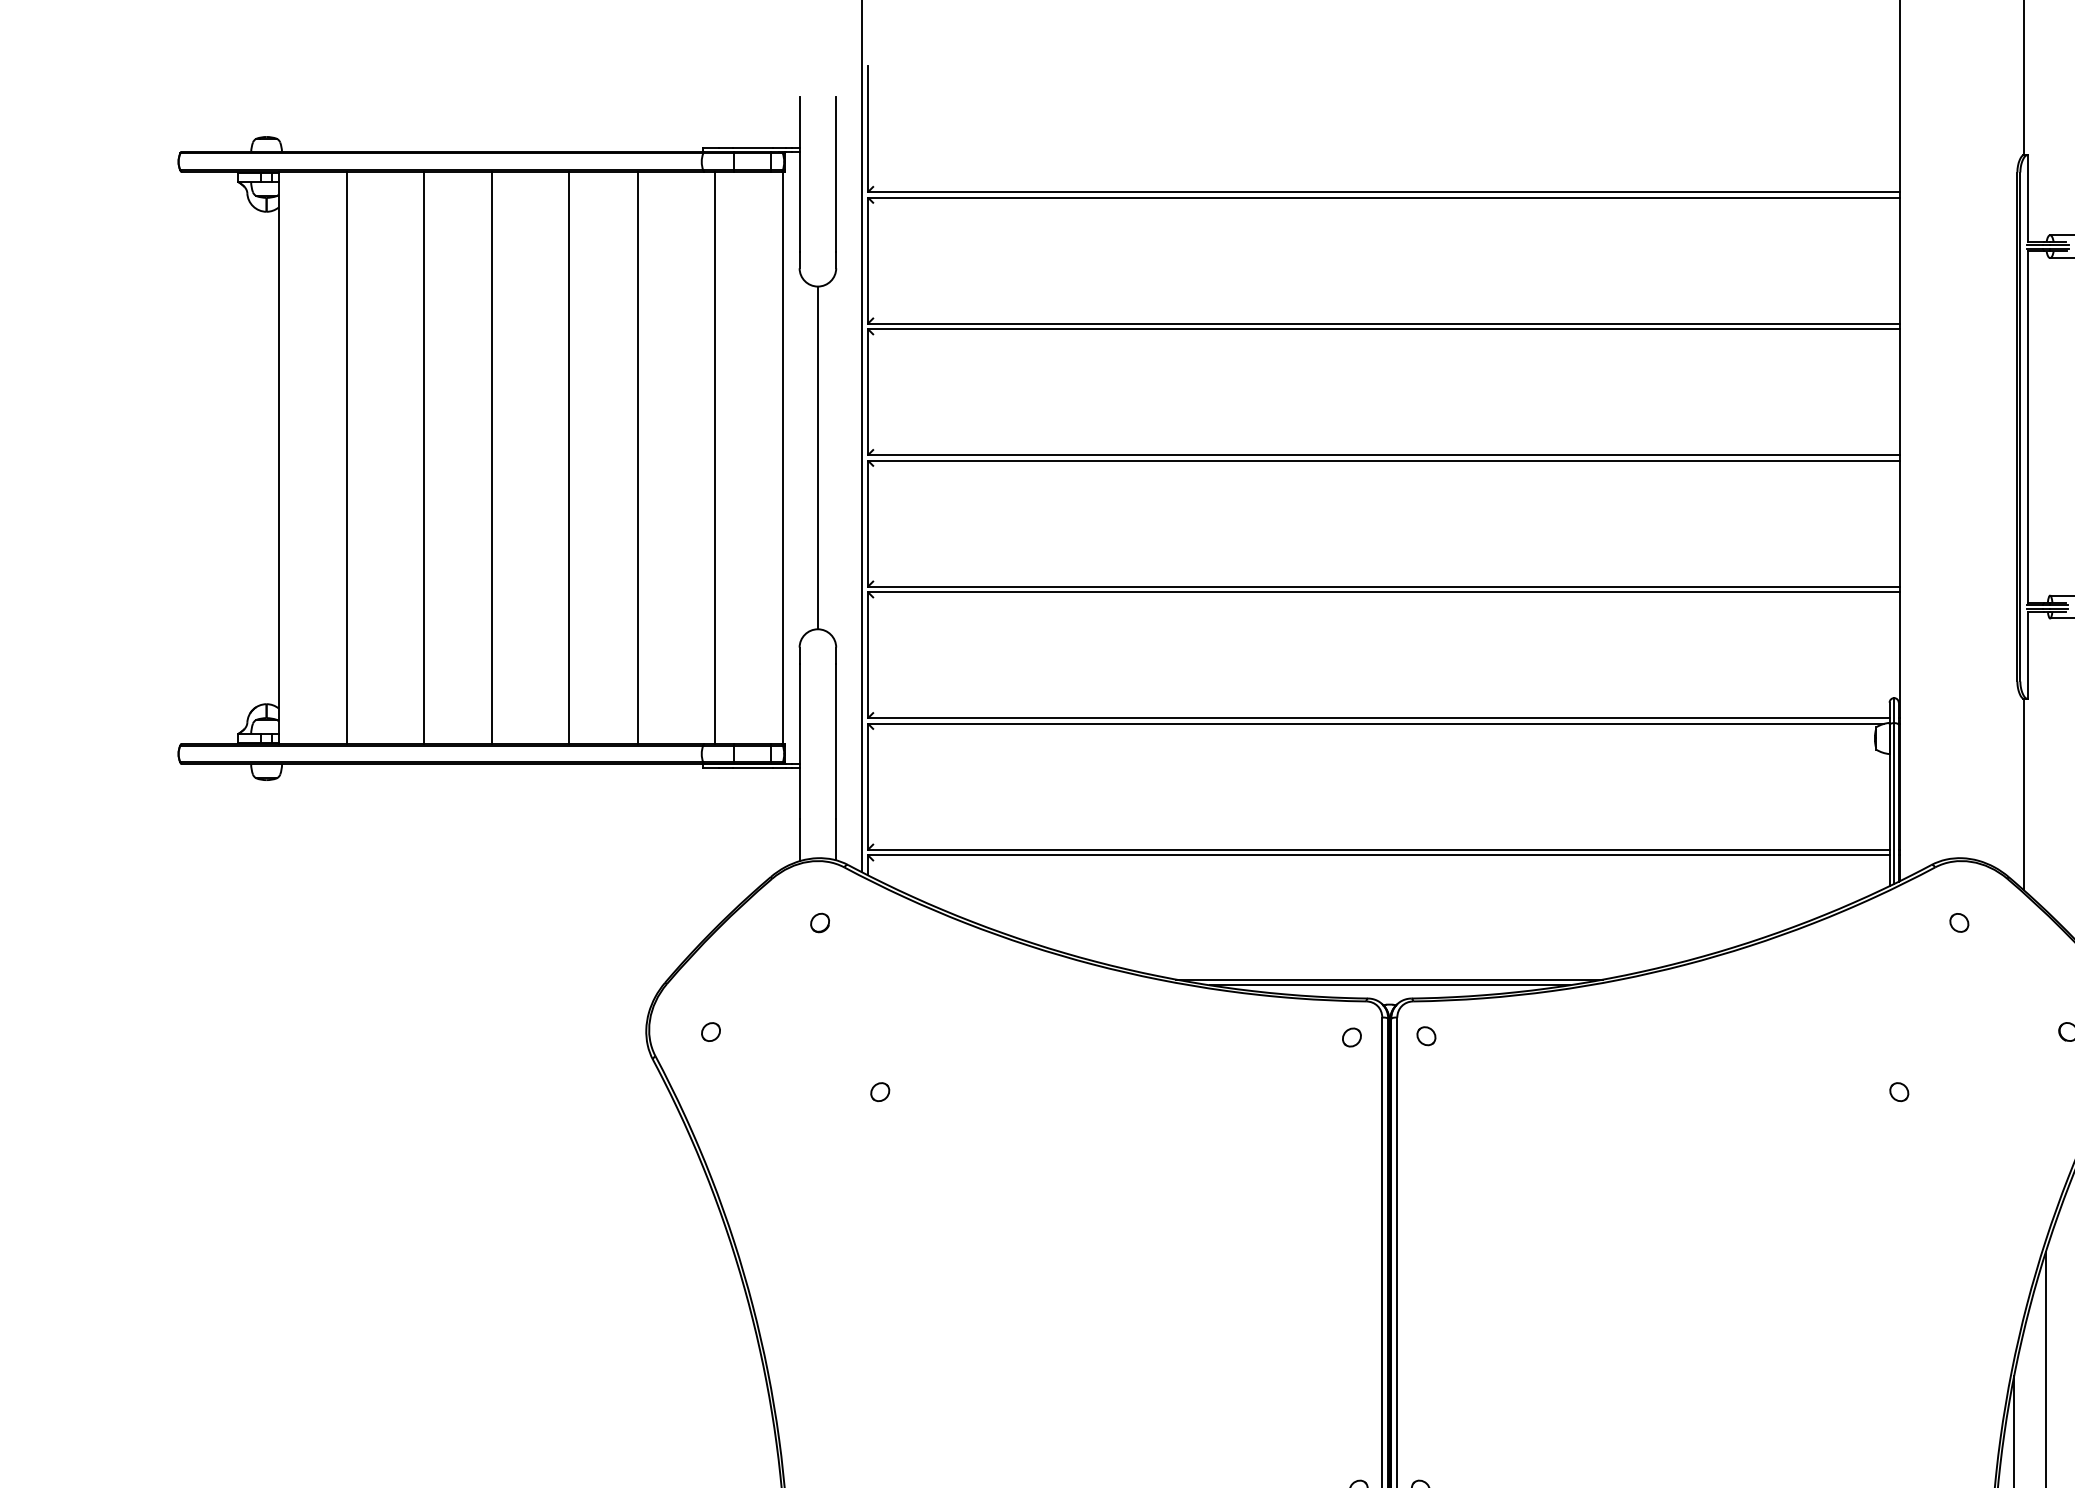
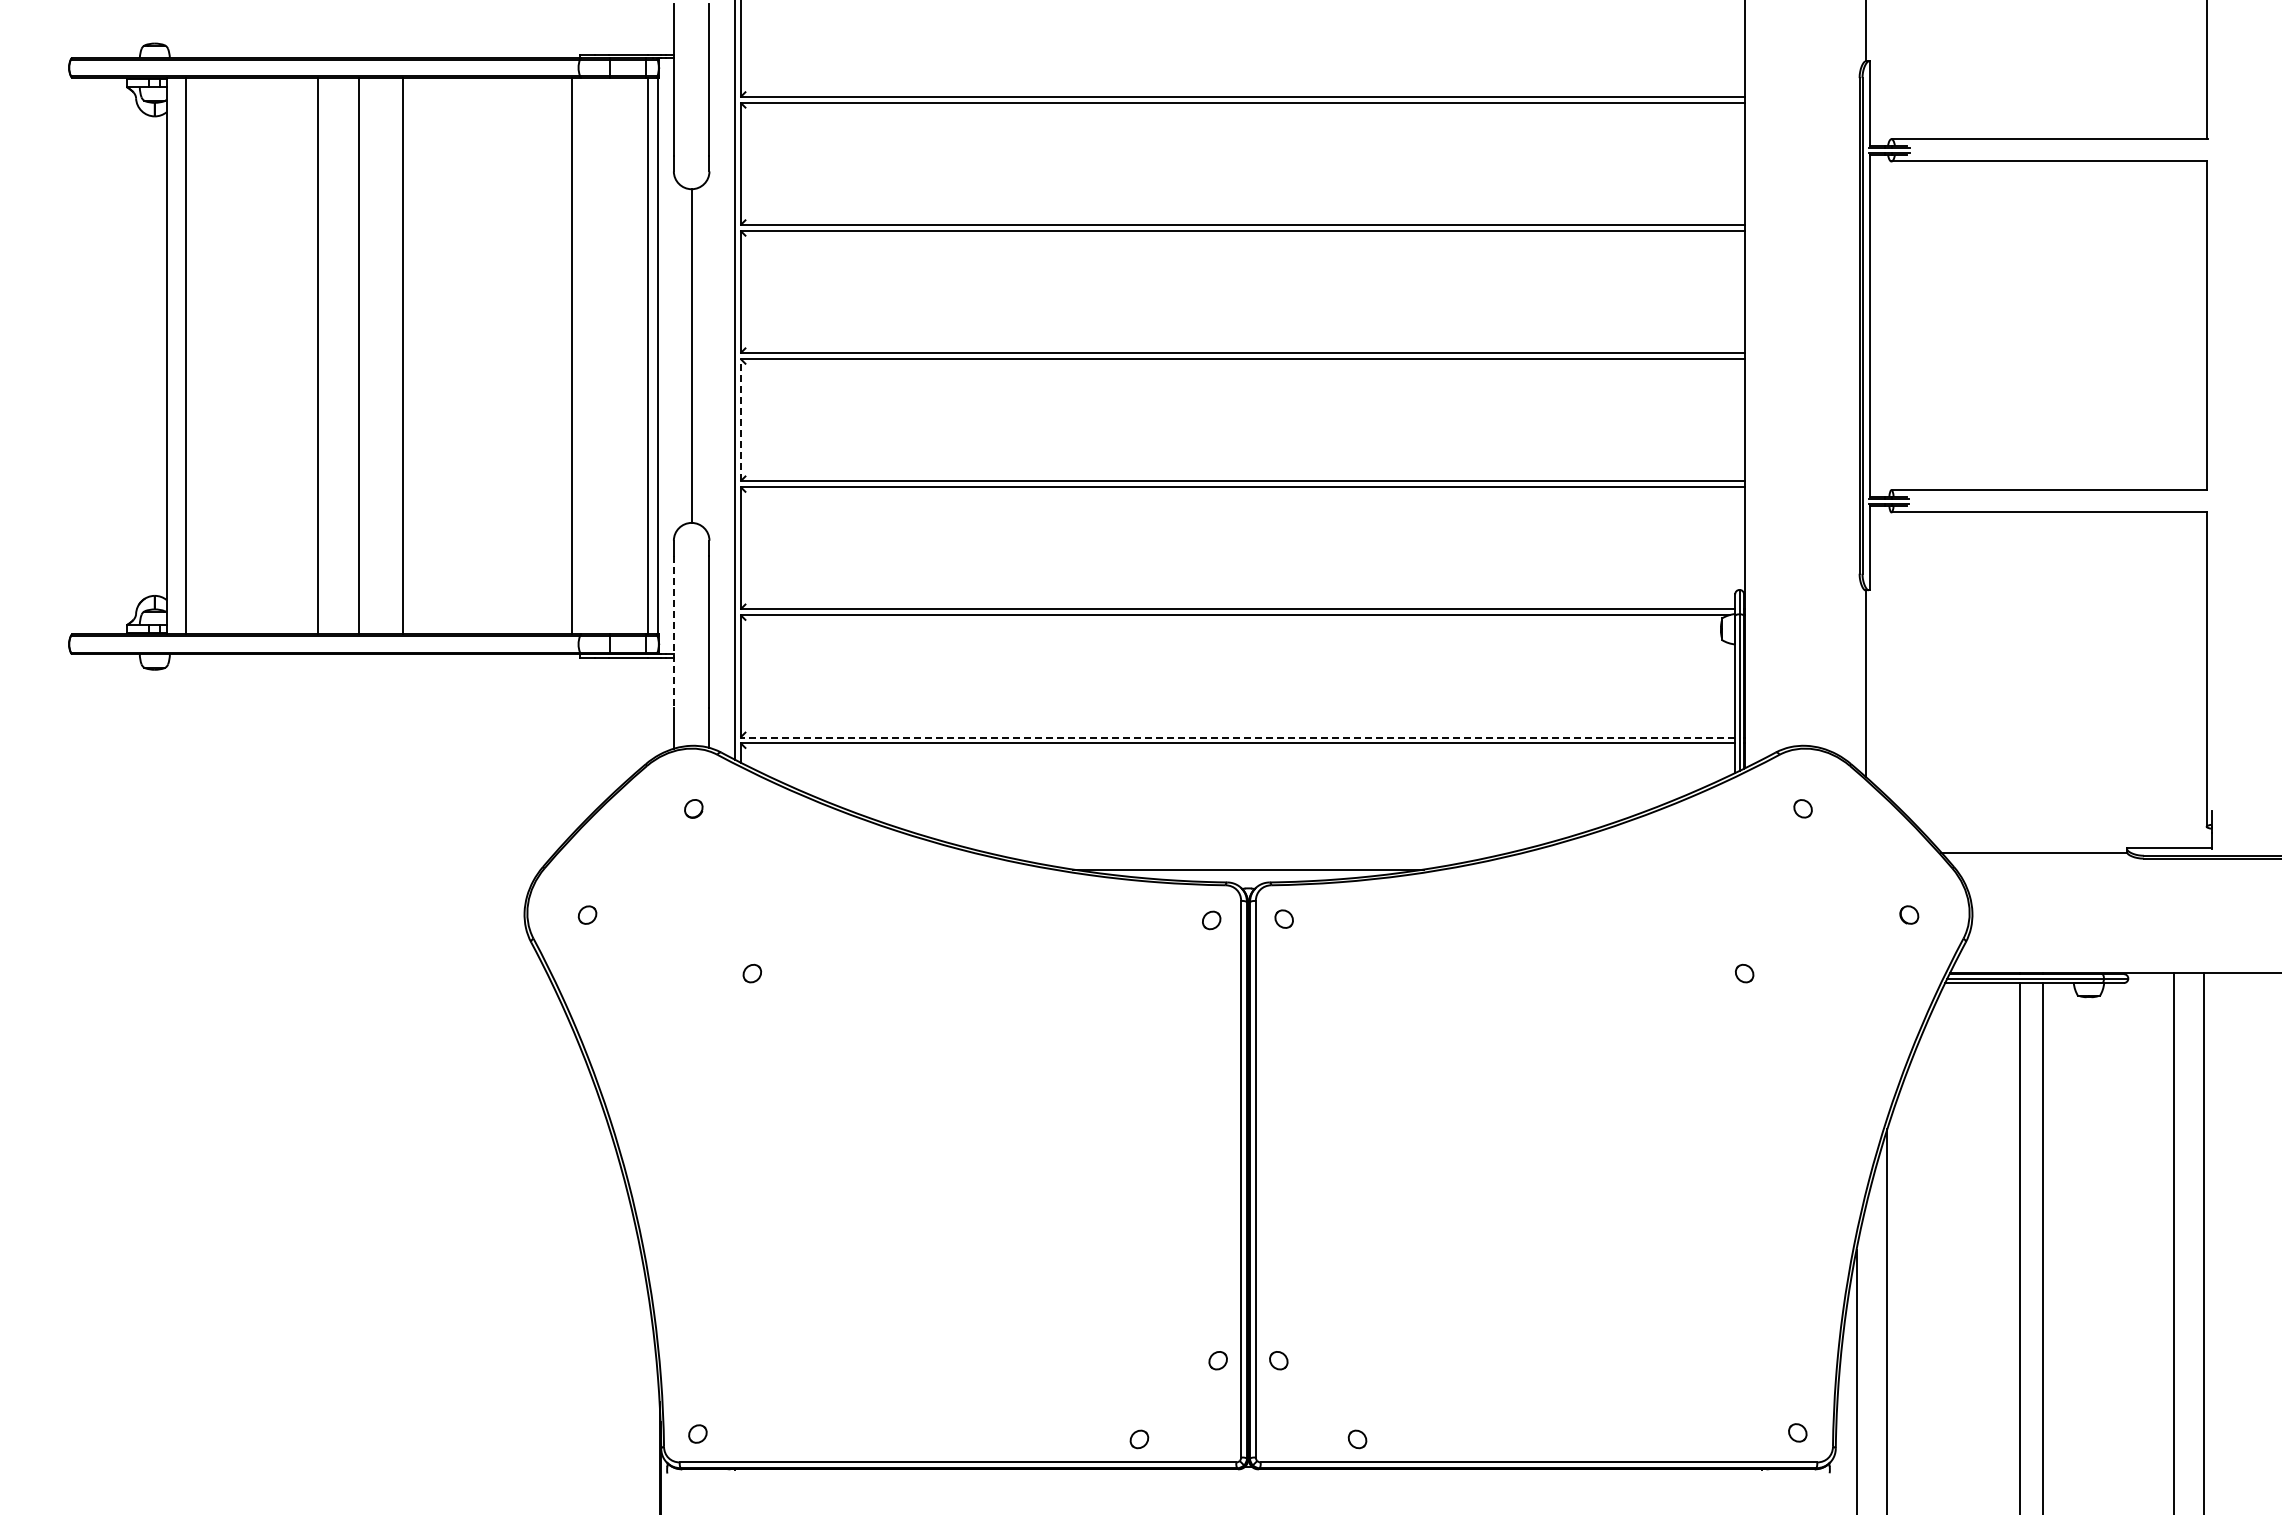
line: (347, 457) -> (186, 355), moved
line: (424, 457) -> (359, 355), moved
line: (492, 457) -> (317, 355), moved
line: (569, 457) -> (402, 355), moved
line: (638, 457) -> (572, 355), moved
line: (715, 457) -> (648, 355), moved
line: (868, 523) -> (740, 419), solid -> dashed
line: (799, 741) -> (673, 632), solid -> dashed
line: (1378, 849) -> (1237, 737), solid -> dashed
line: (1389, 980) -> (1248, 864), removed

